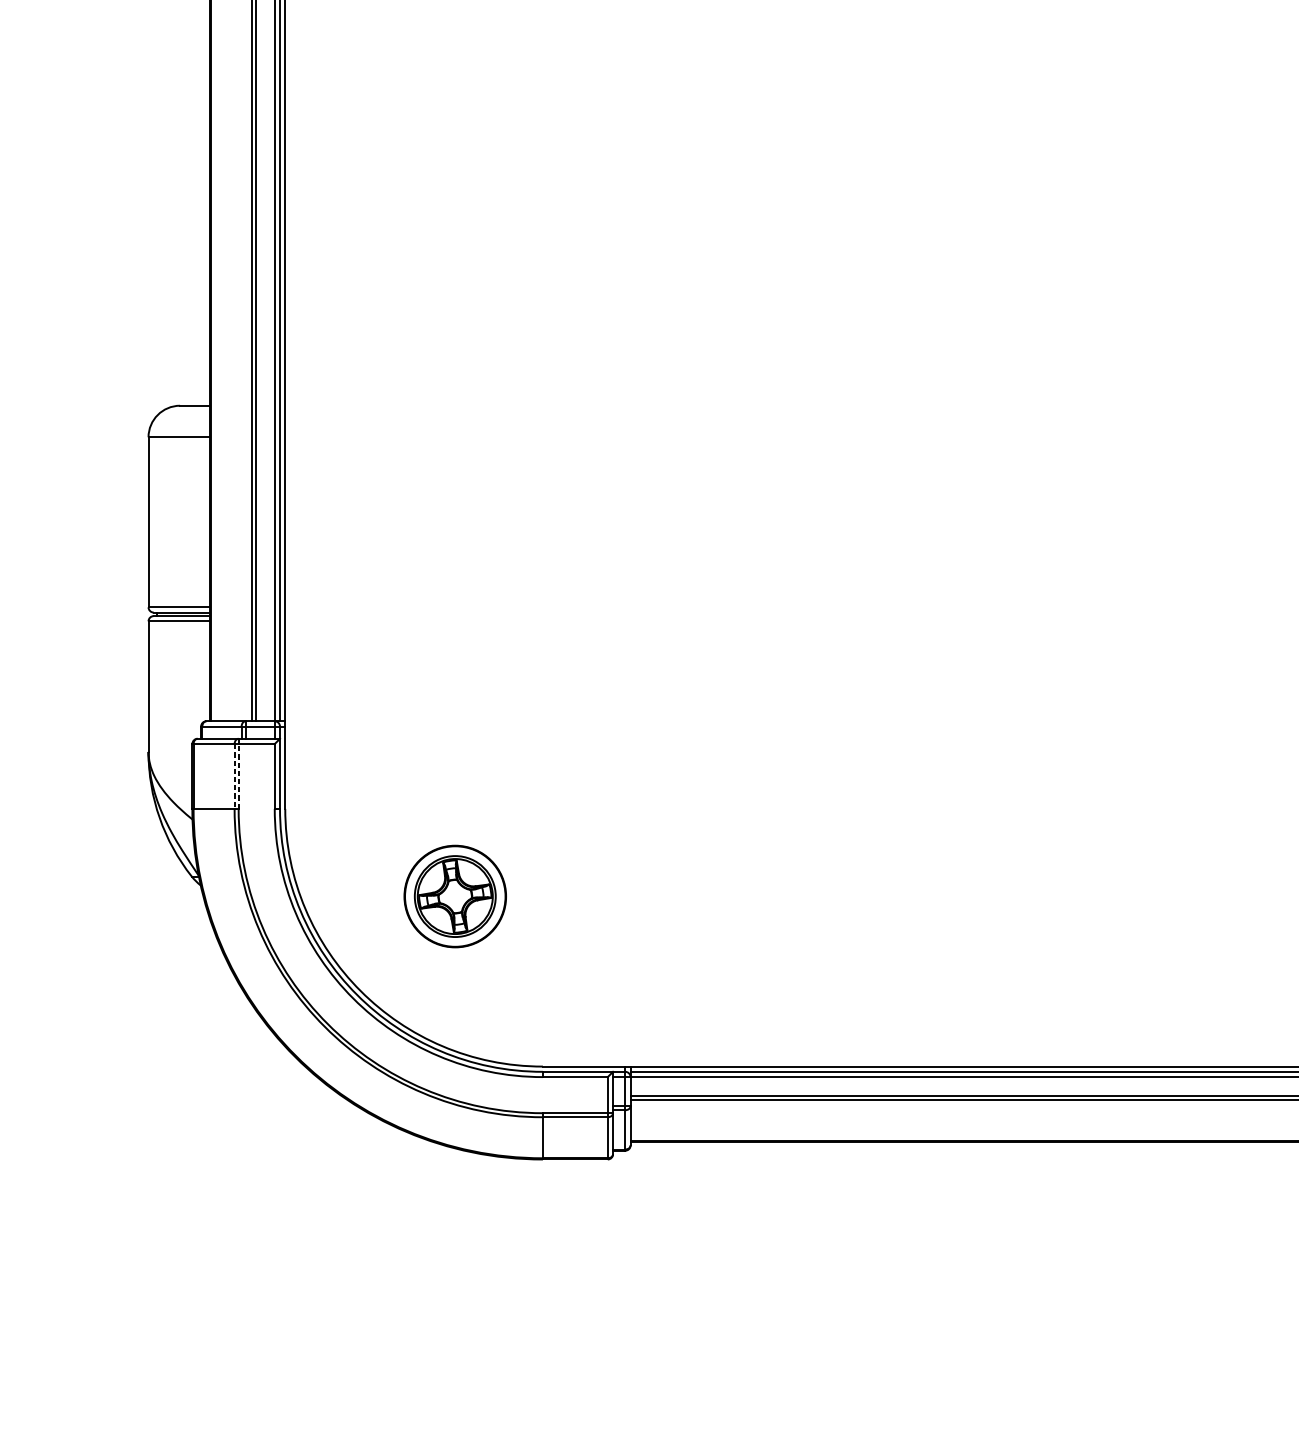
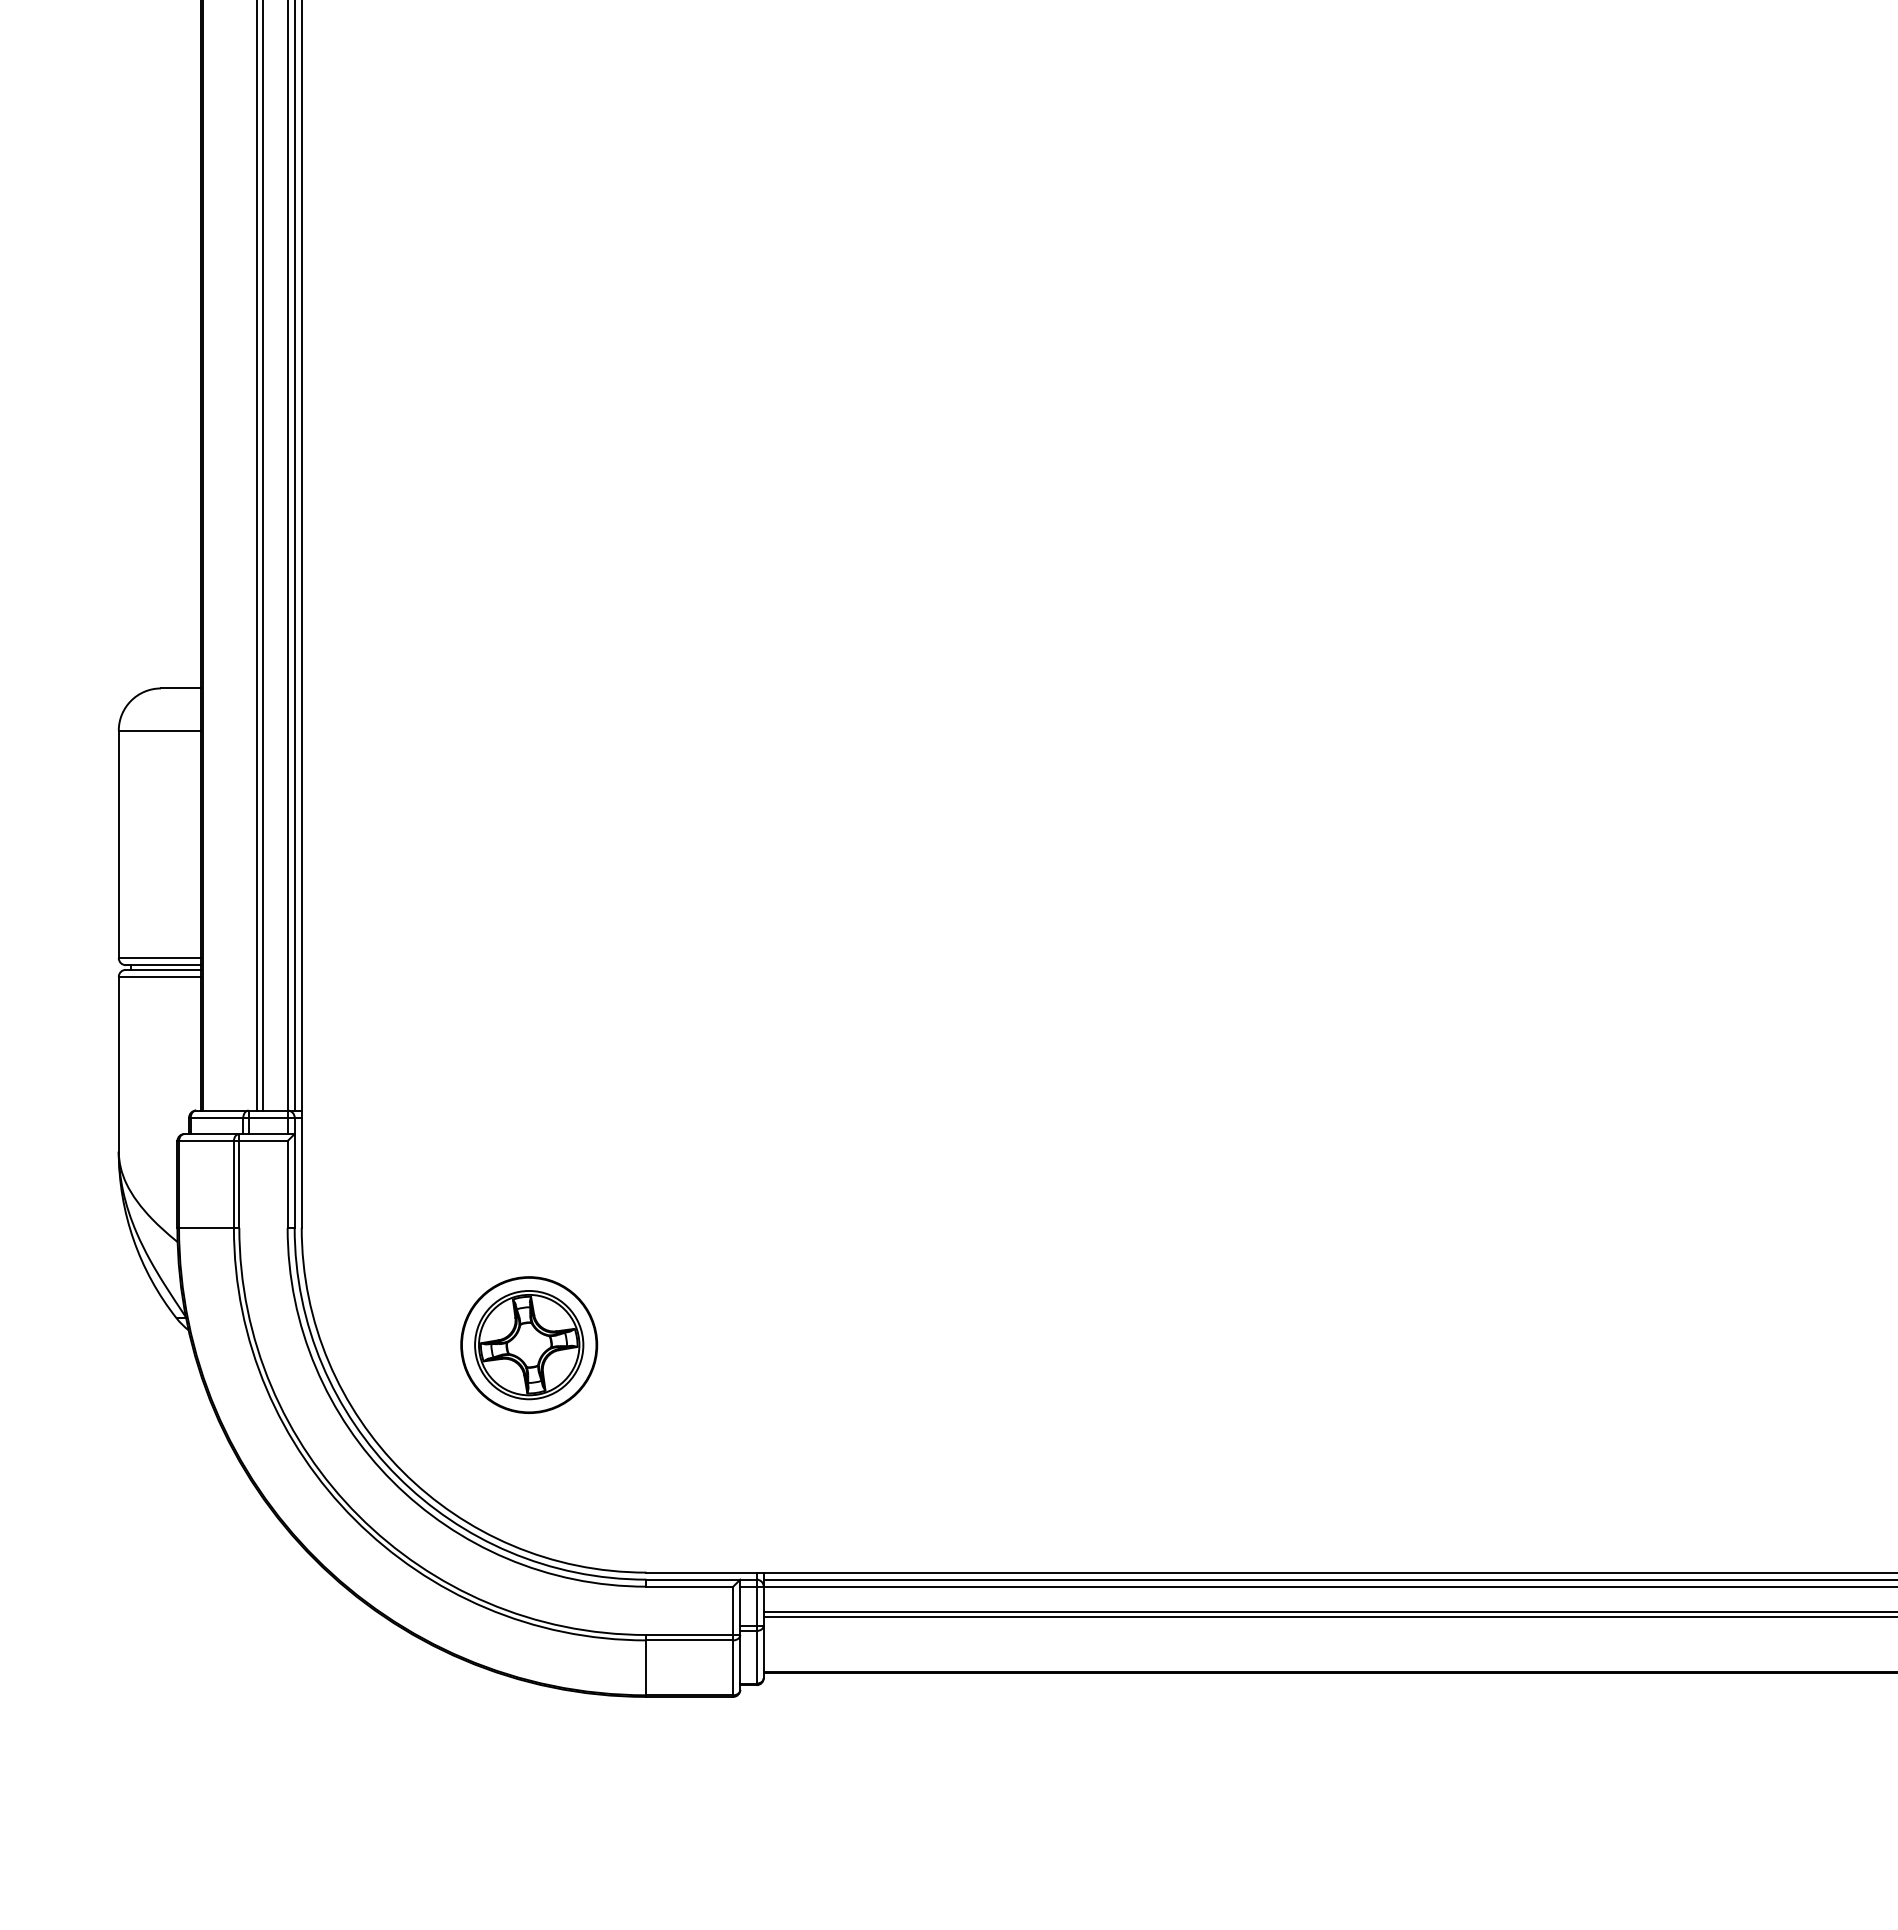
line: (238, 775) -> (239, 1183), dashed -> solid
line: (234, 776) -> (233, 1184), dashed -> solid

